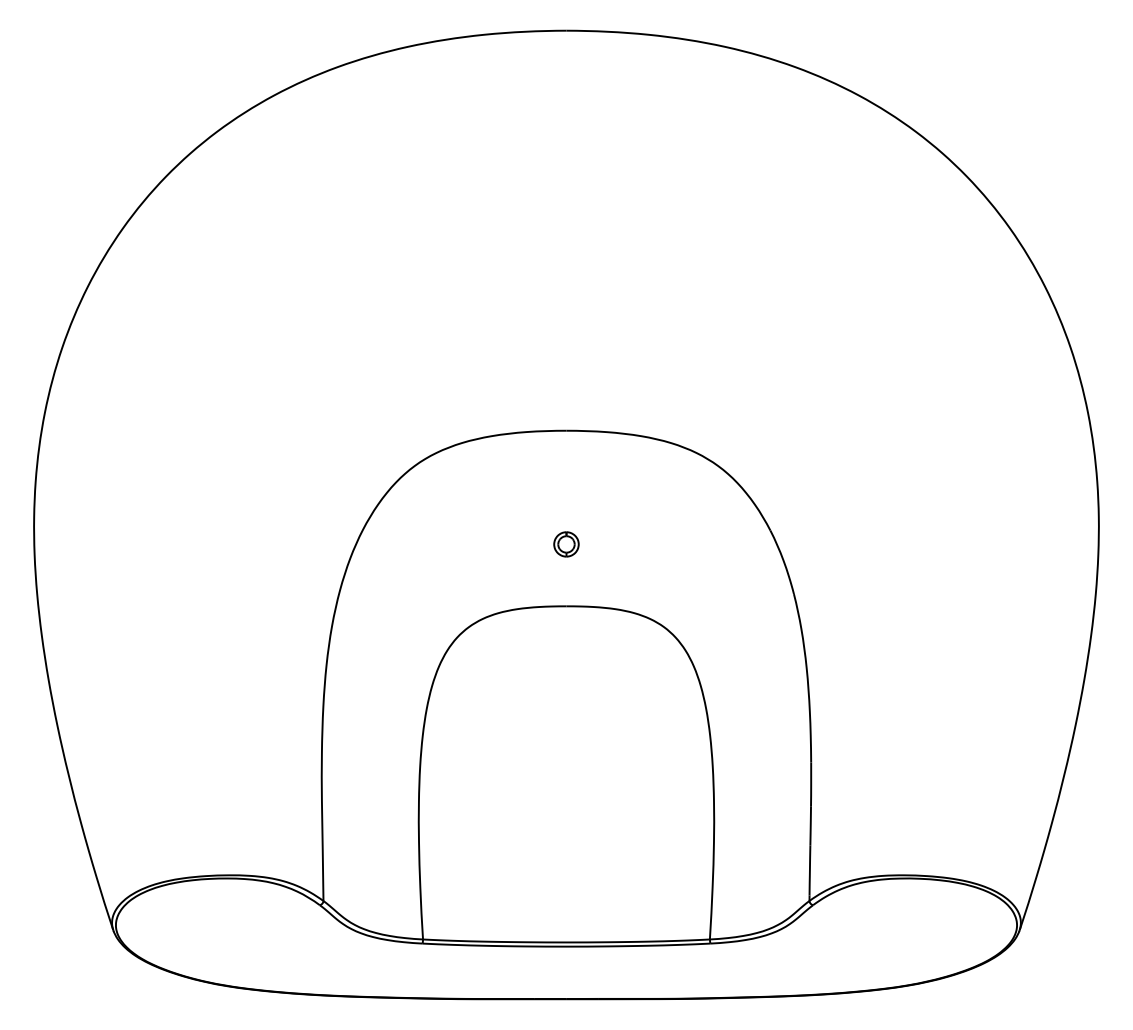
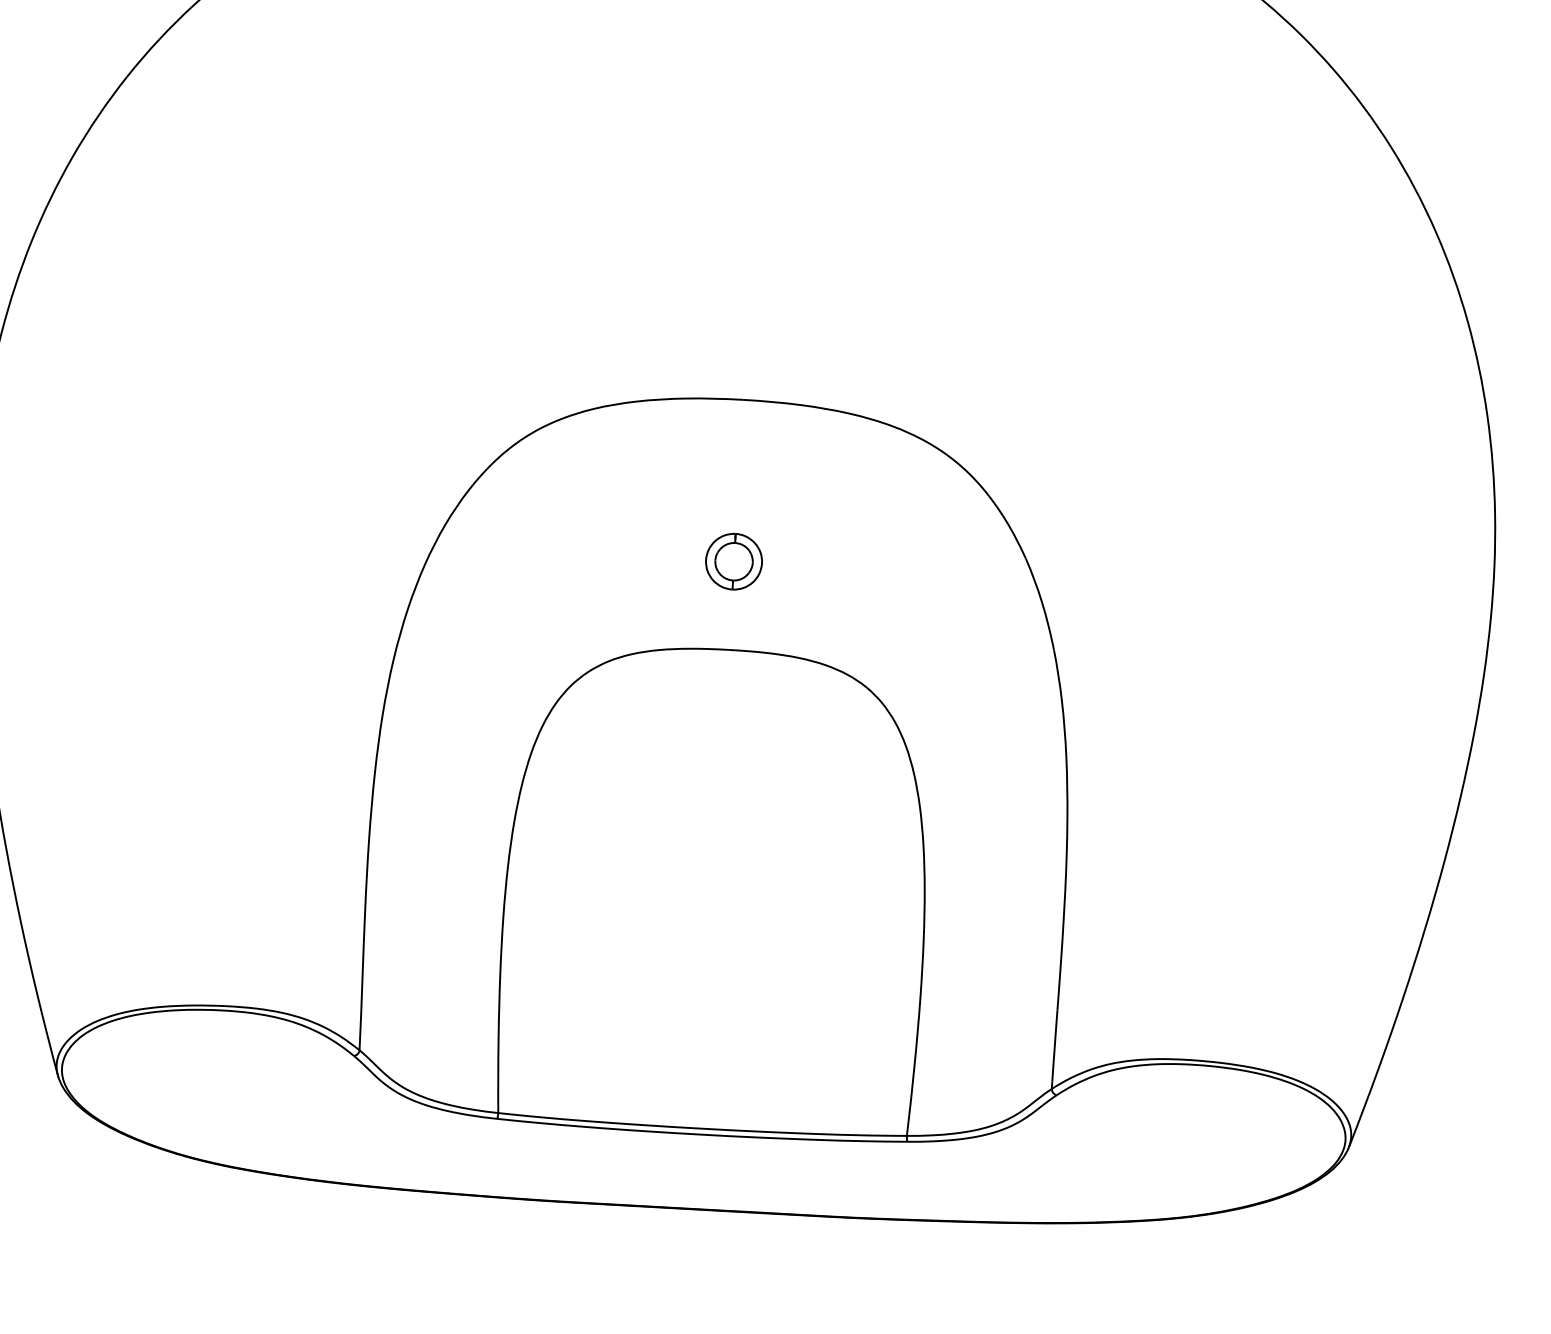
part: (566, 544) -> (734, 561), size x1.6

